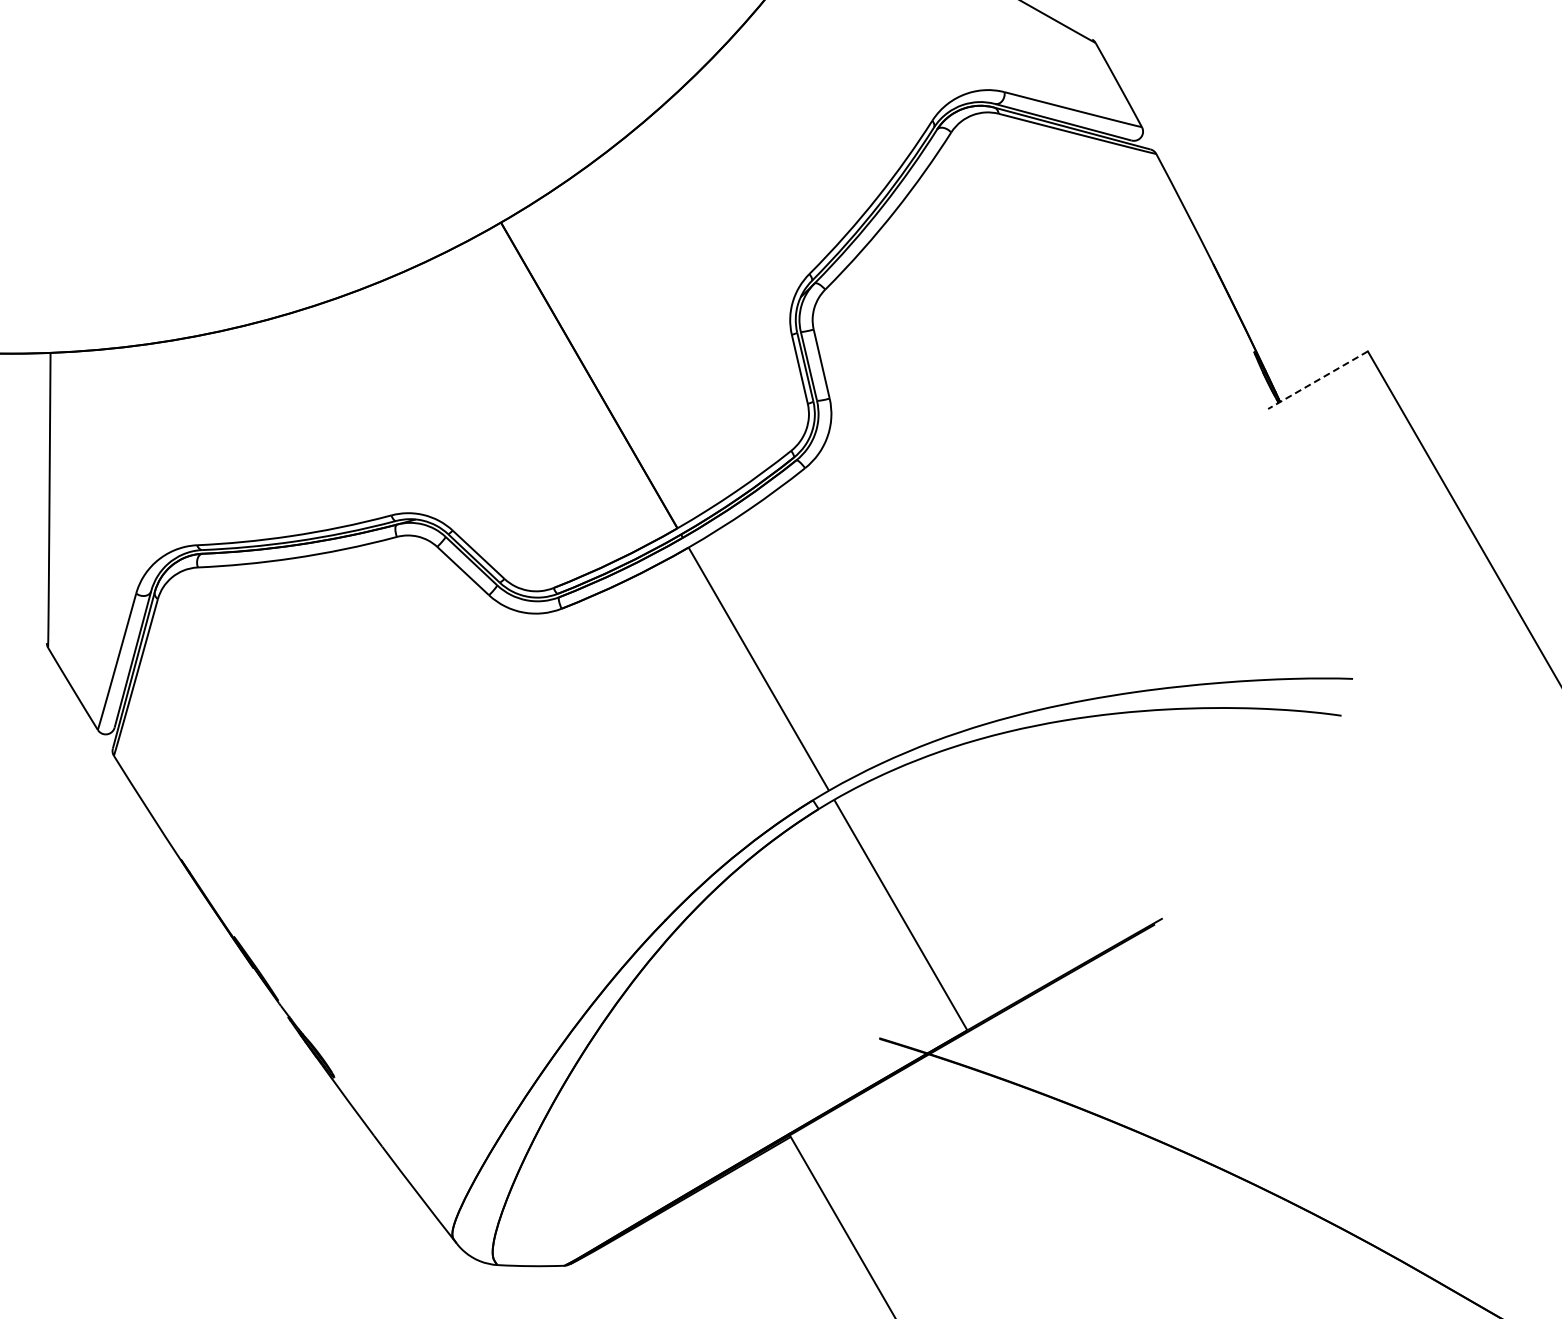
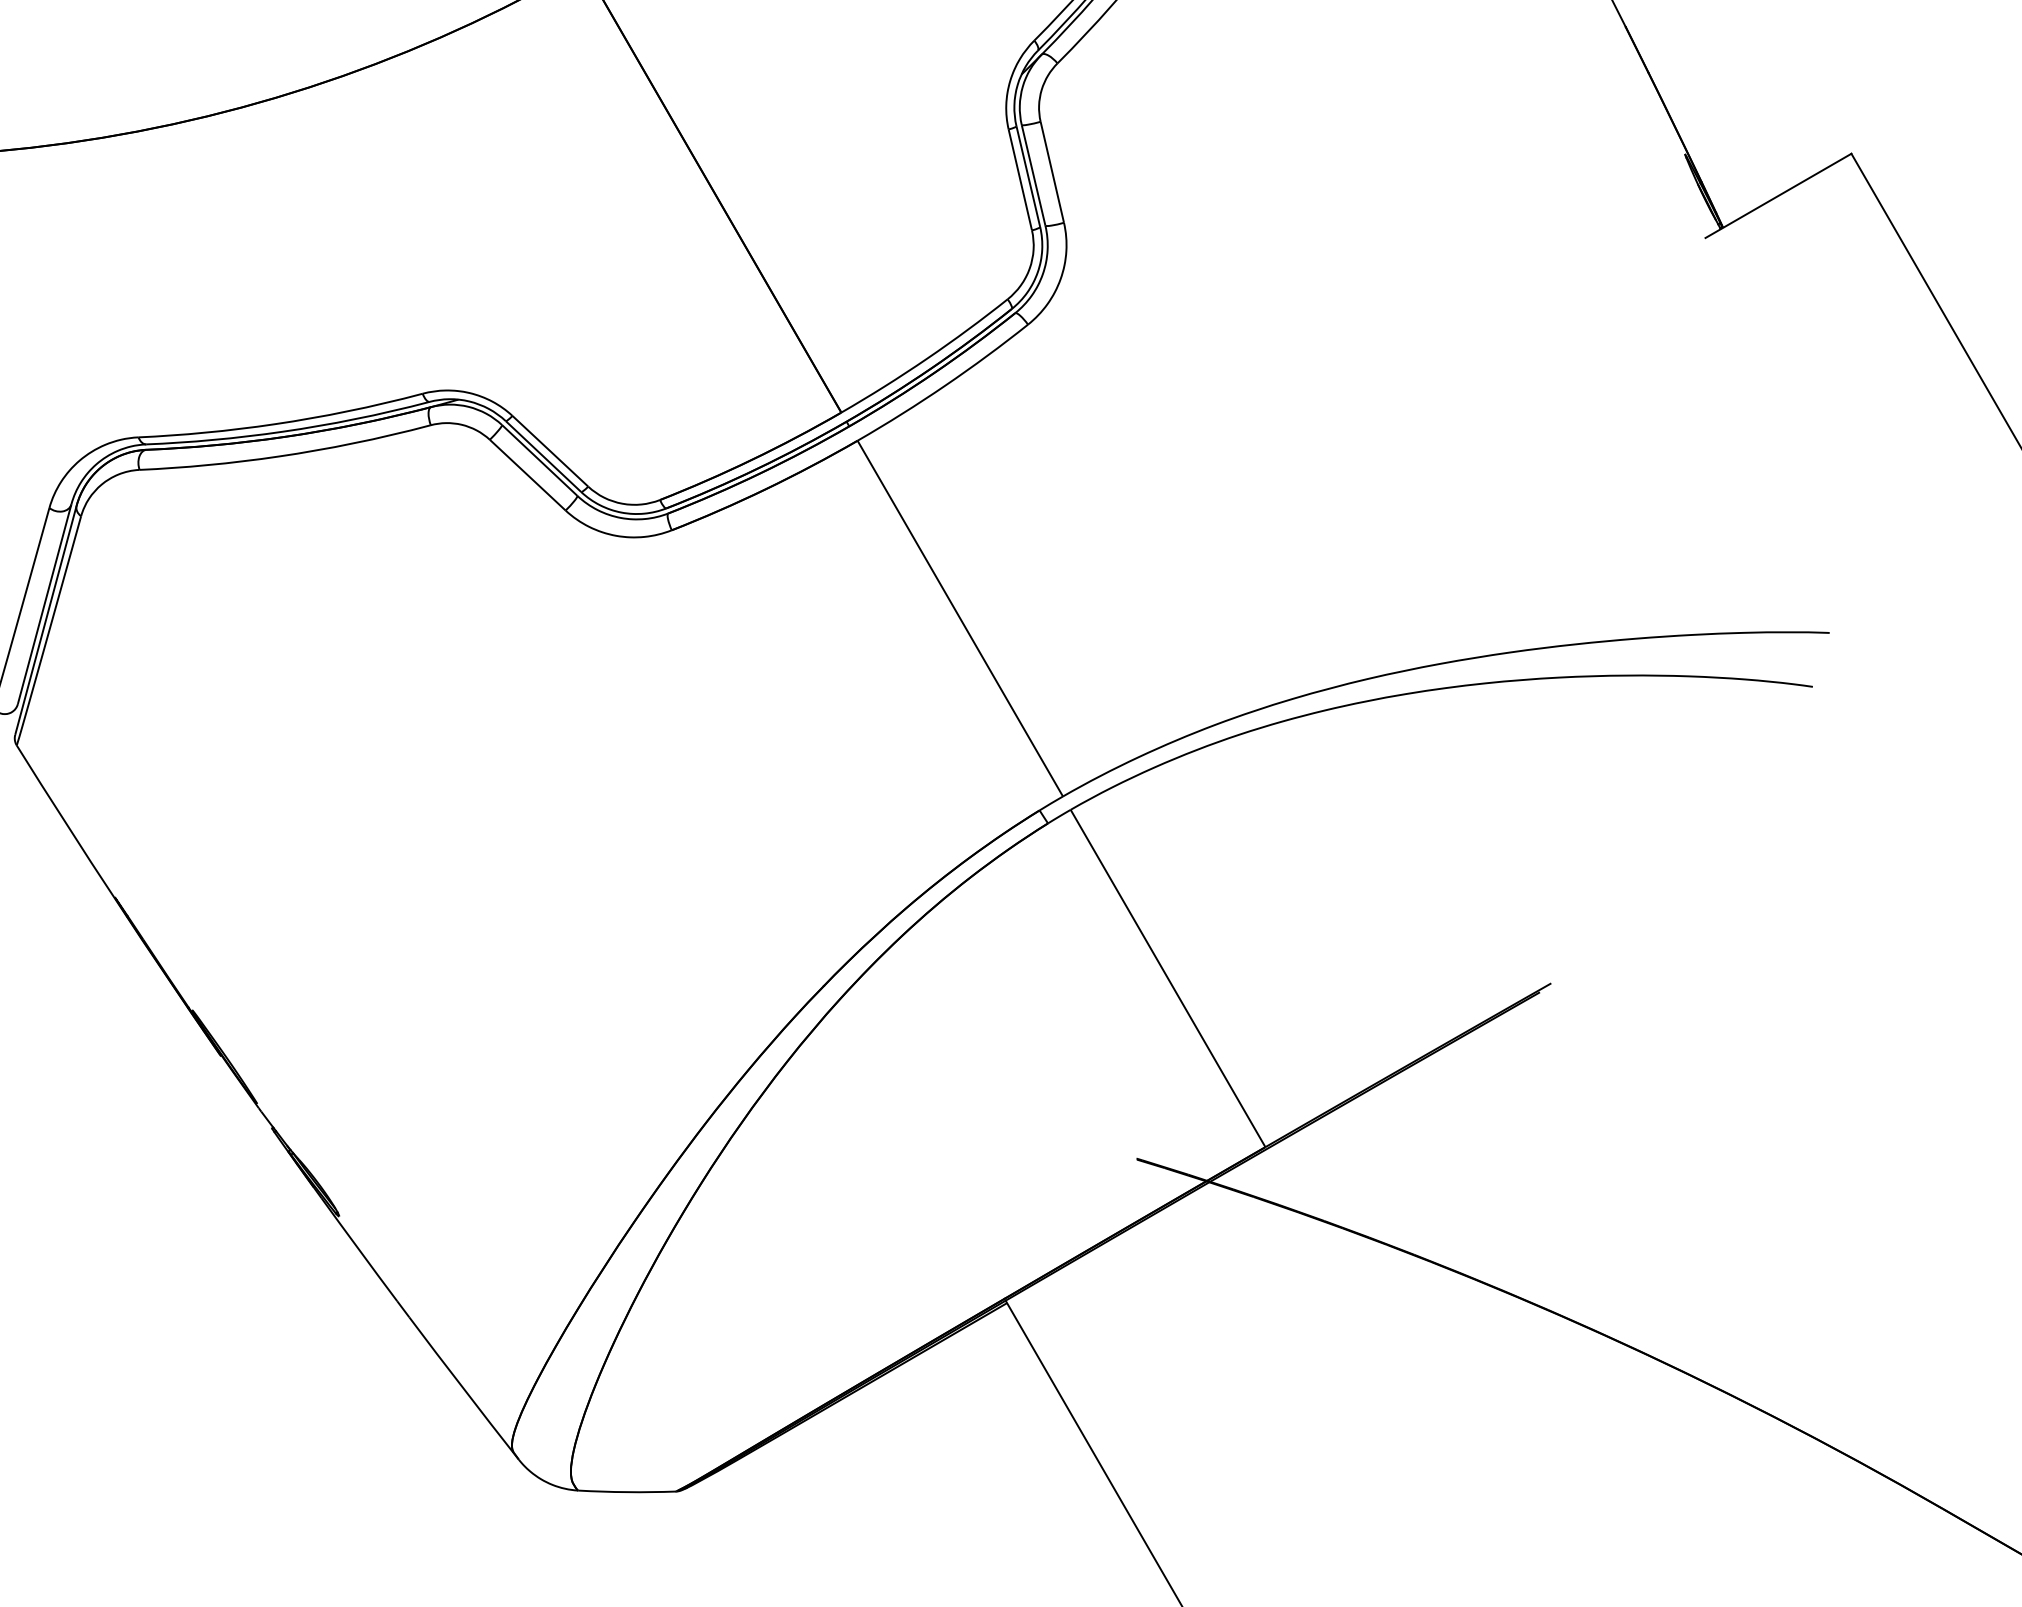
line: (1318, 380) -> (1779, 196), dashed -> solid

